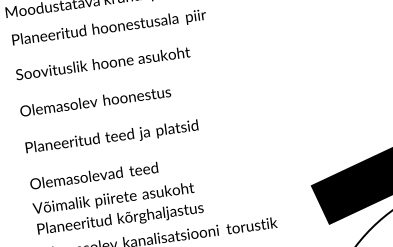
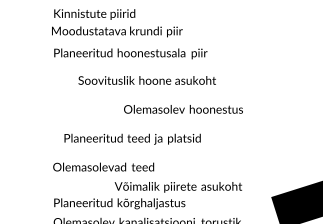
text: (102, 63) -> (146, 80), moved
text: (95, 101) -> (183, 109), moved
text: (111, 136) -> (132, 138), moved
text: (112, 199) -> (177, 187), moved

